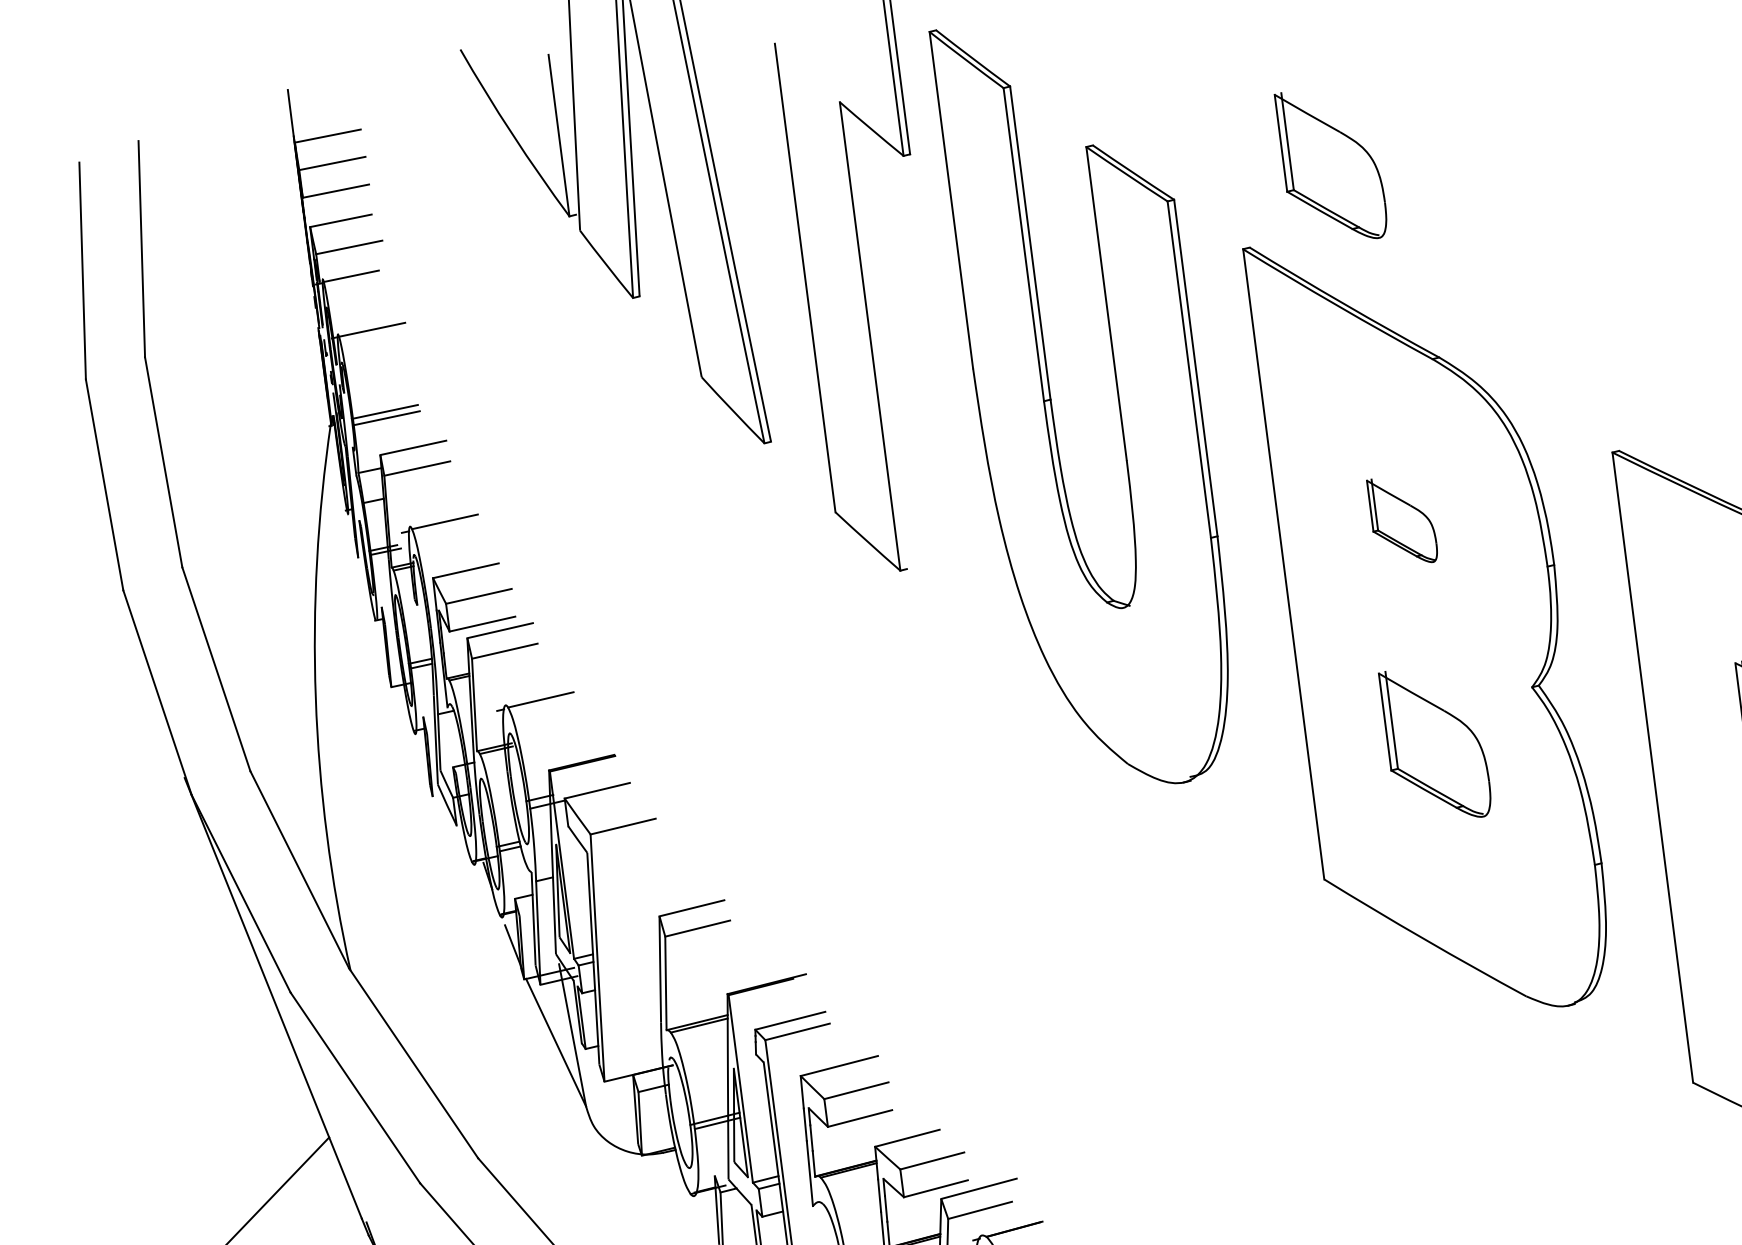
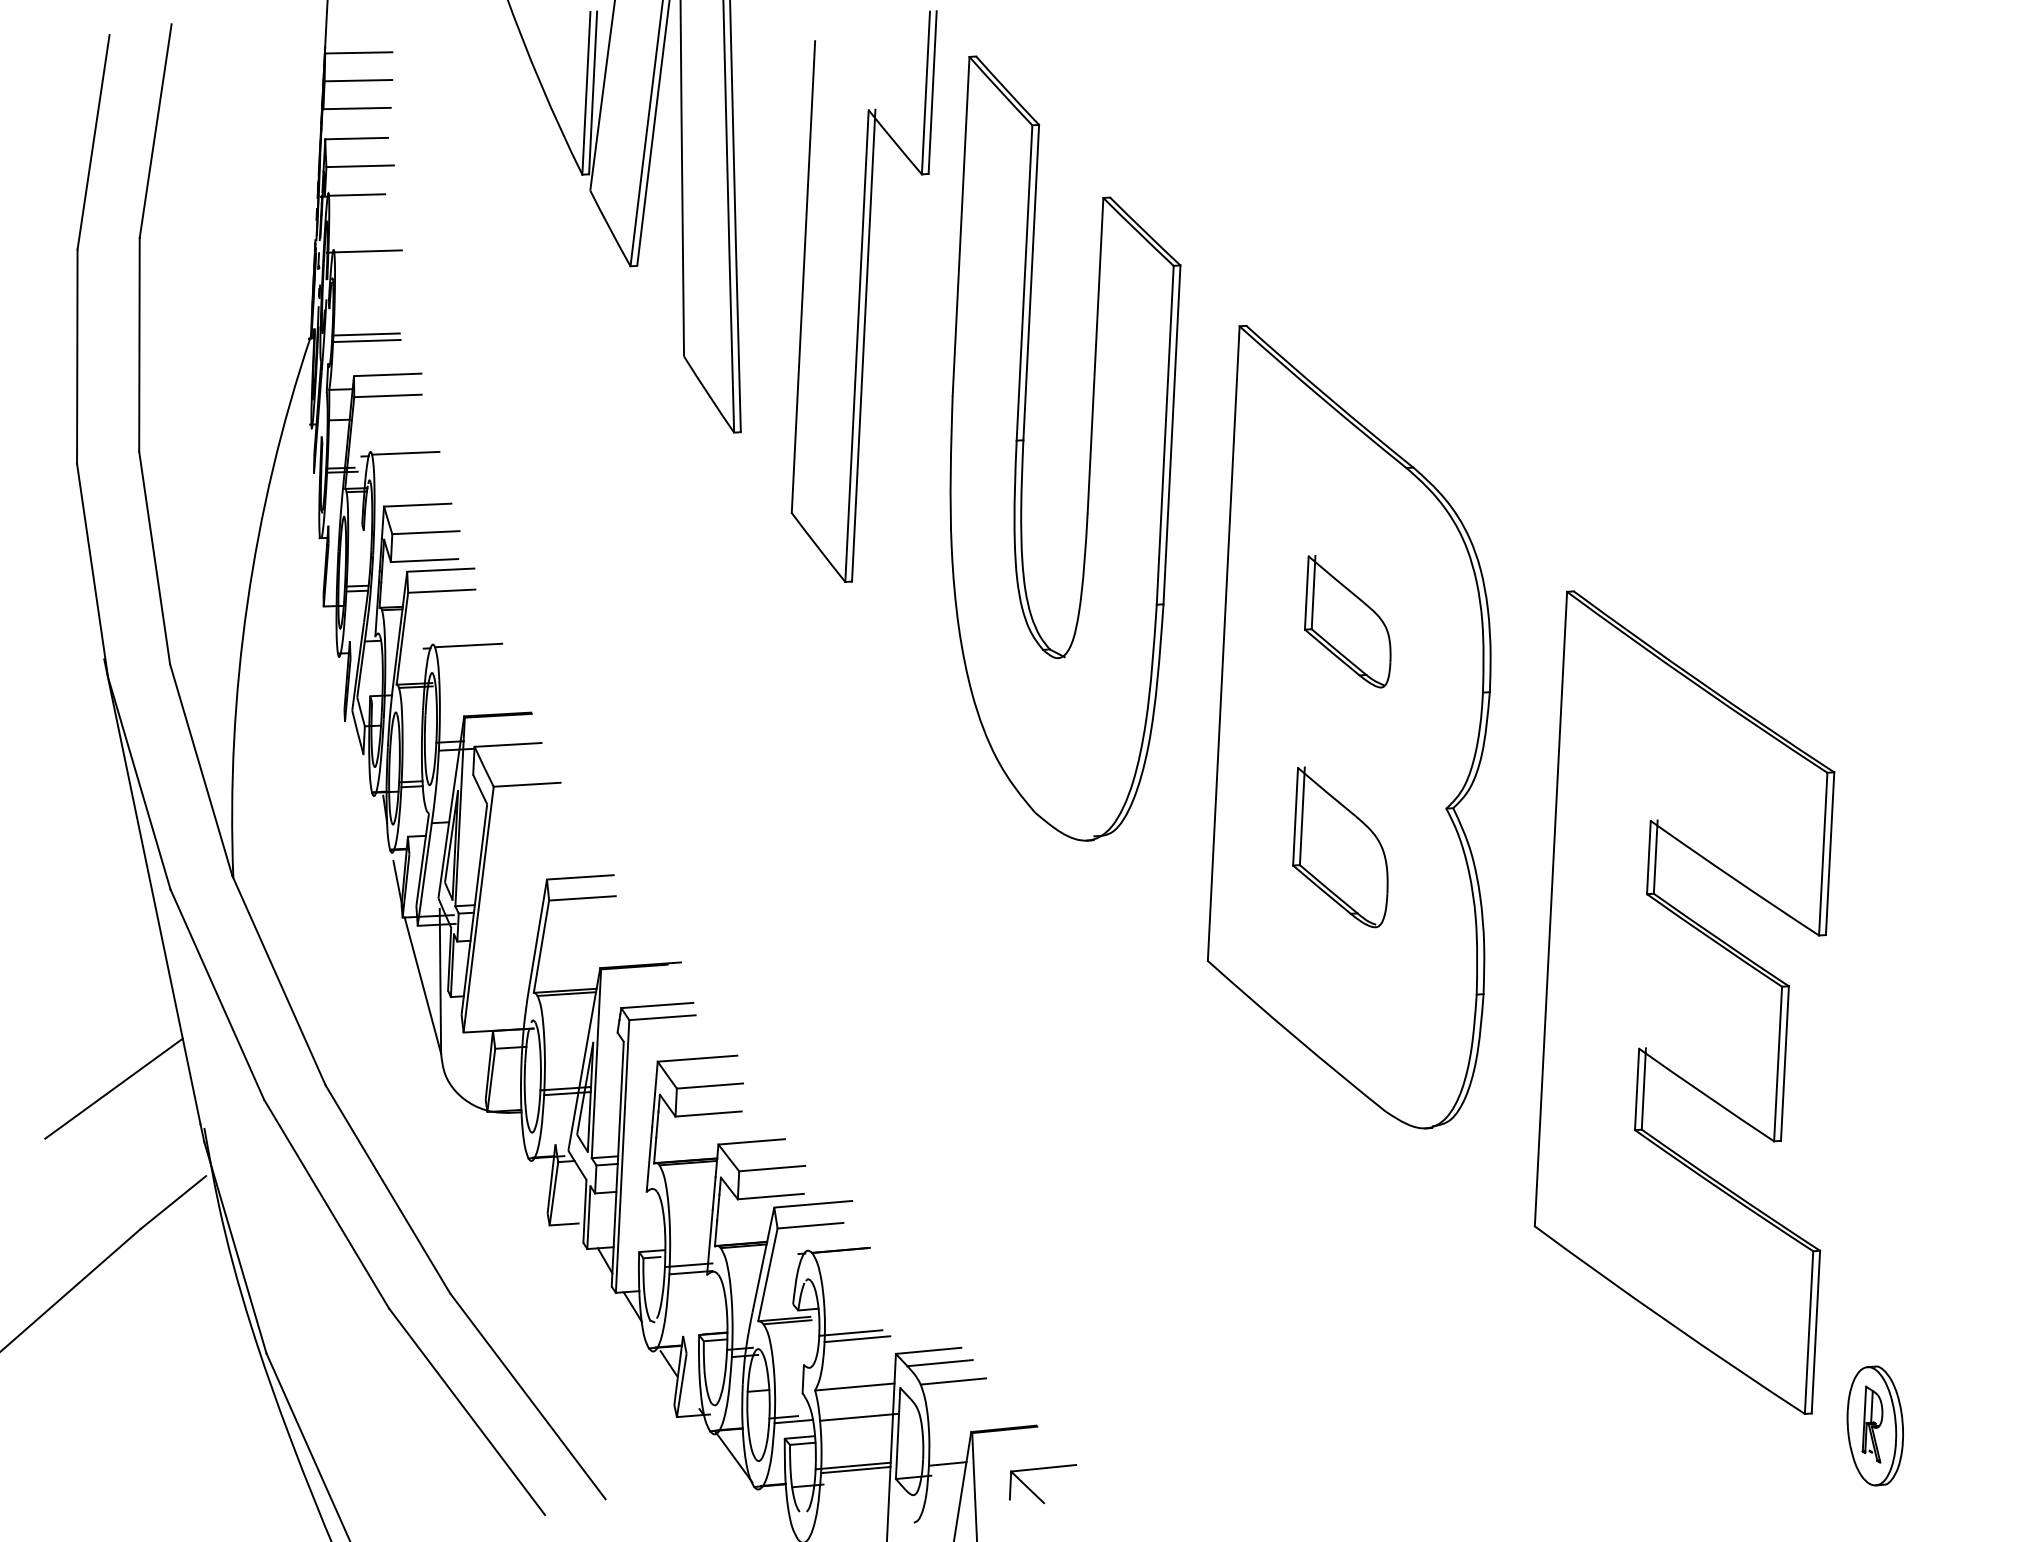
line: (565, 133) -> (593, 92), added
part: (1330, 165) -> (1340, 259), removed
line: (876, 334) -> (863, 345), added
part: (1401, 520) -> (1347, 621), size x1.43

